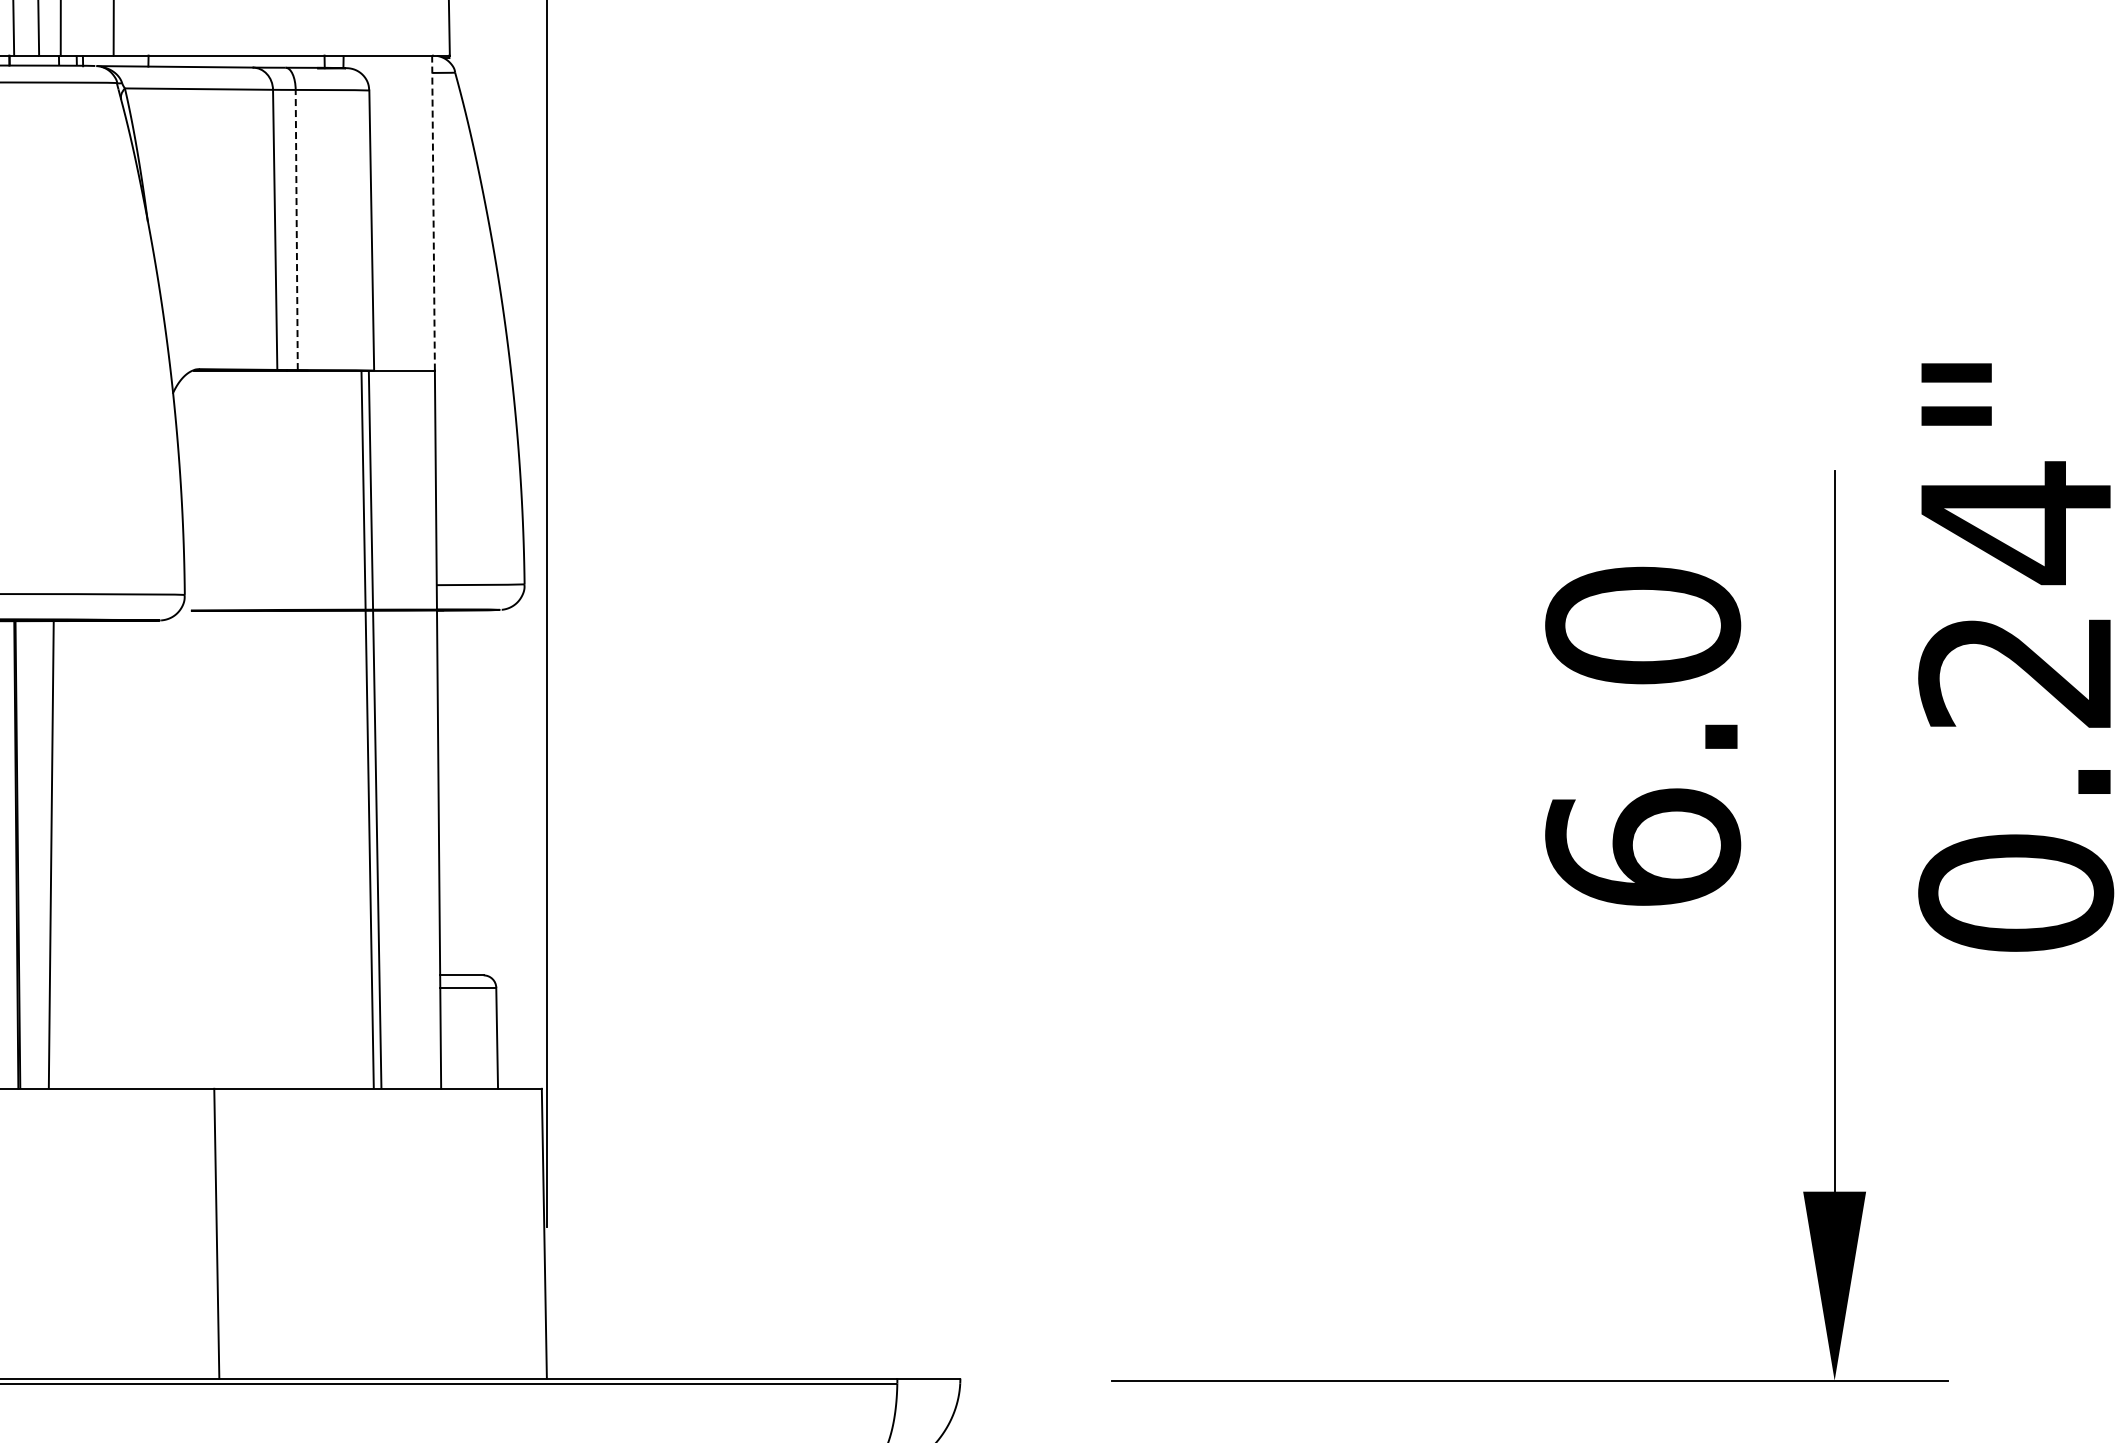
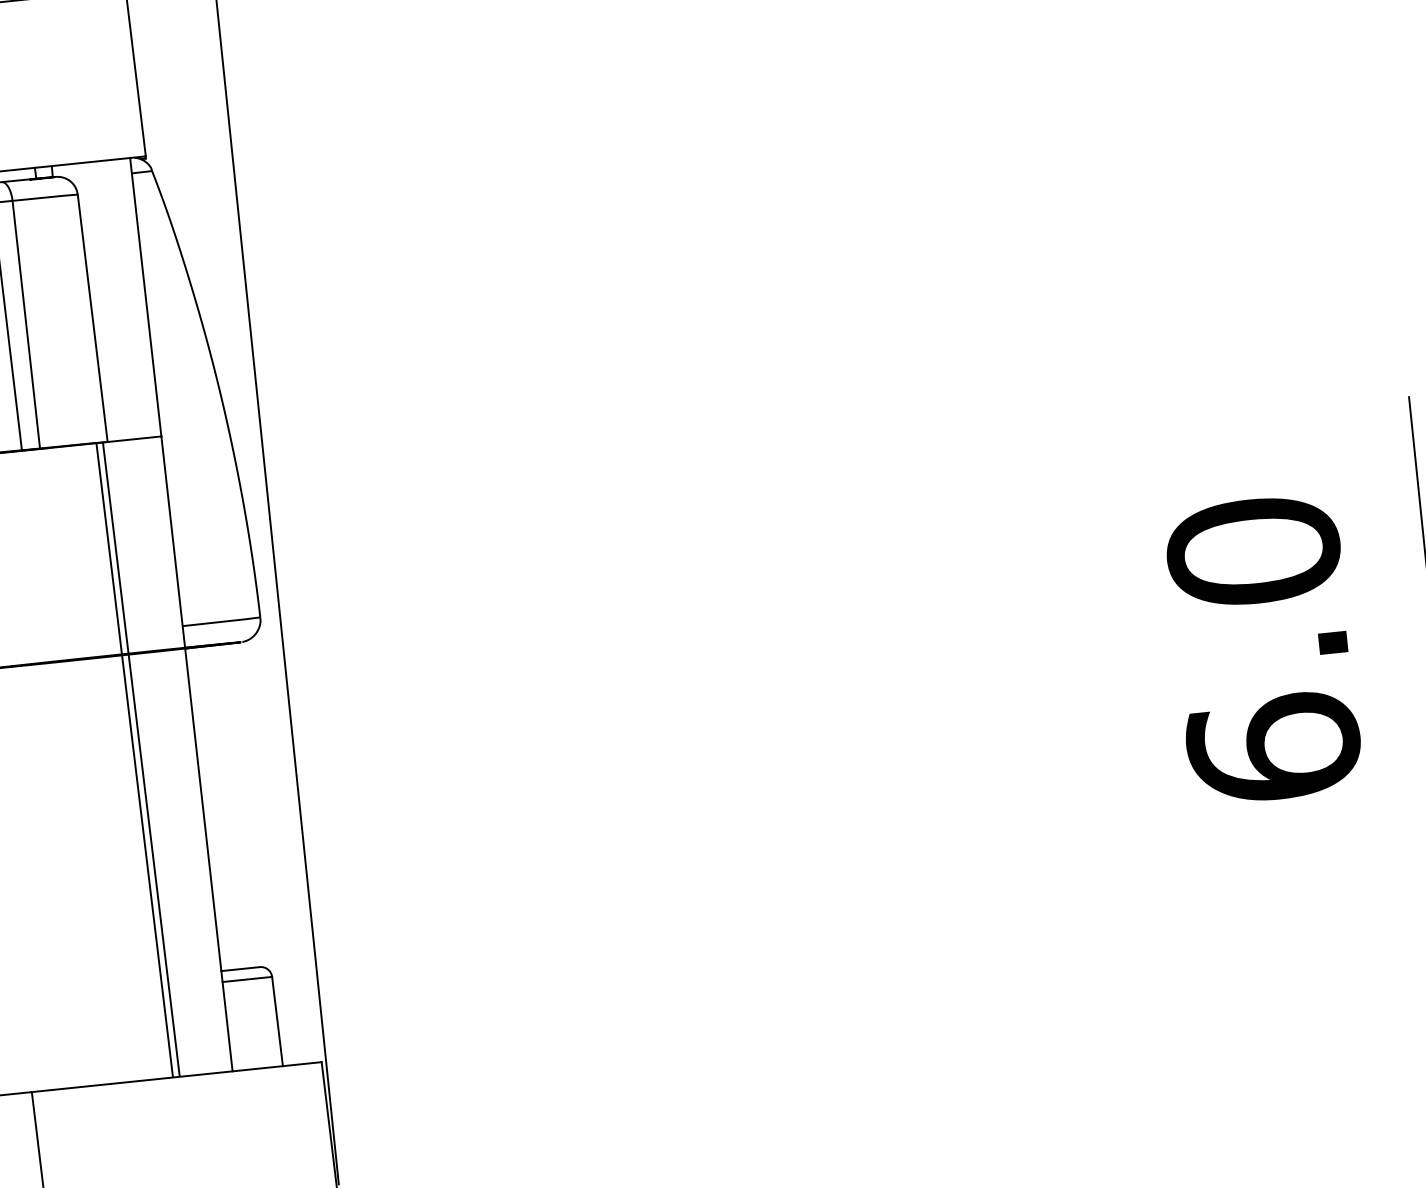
line: (433, 213) -> (145, 297), dashed -> solid
line: (296, 229) -> (26, 324), dashed -> solid

